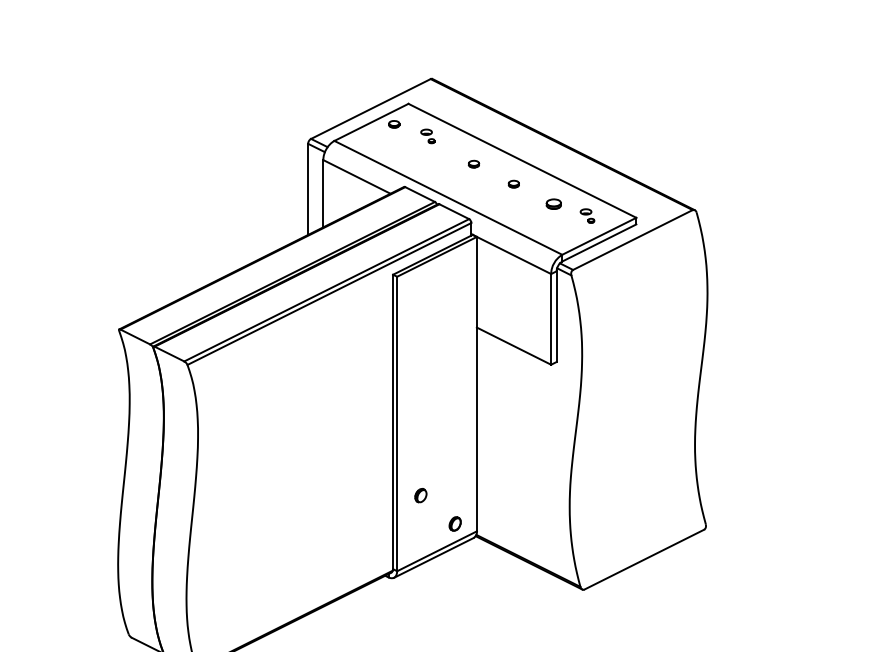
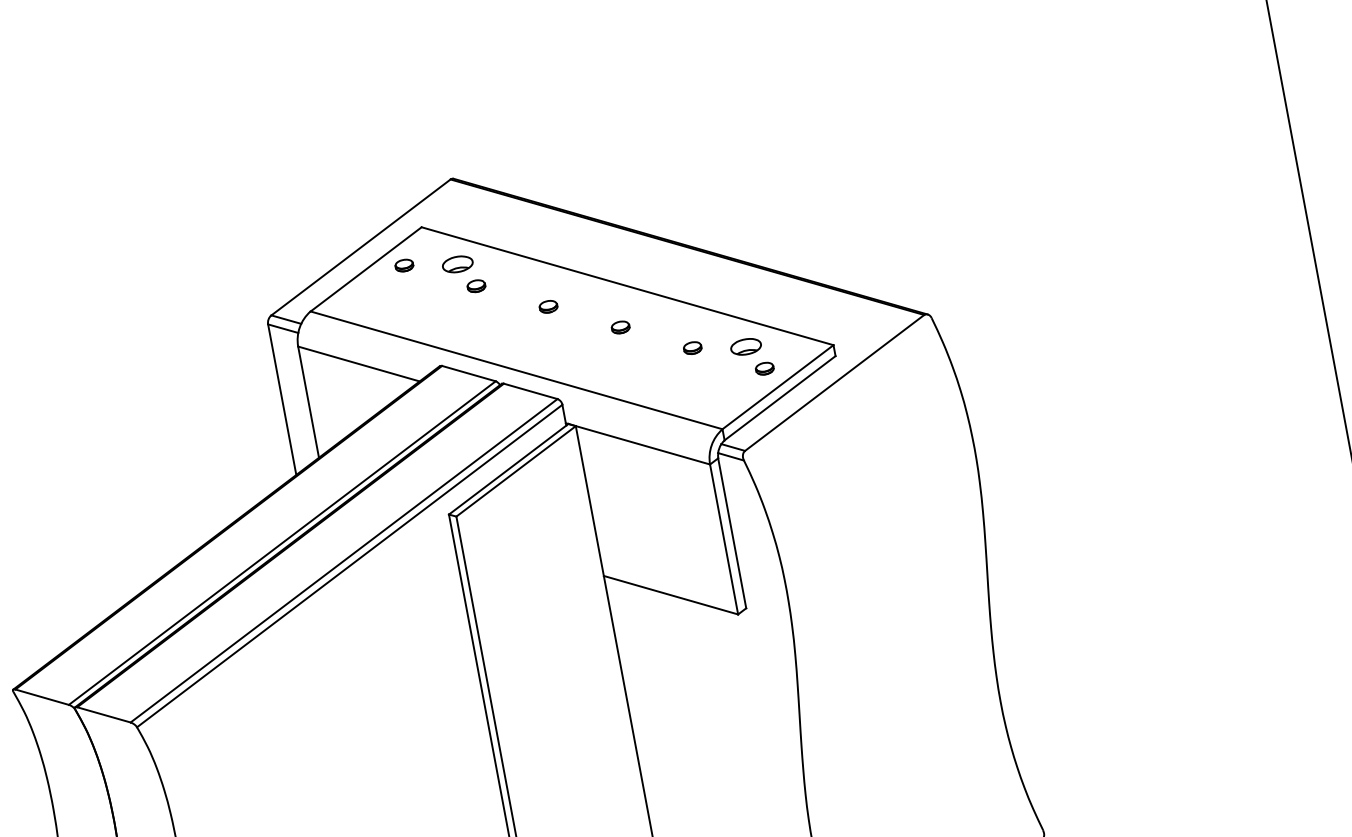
part: (427, 136) -> (463, 275), size x1.67
part: (553, 203) -> (692, 347), size x0.71
part: (587, 215) -> (752, 356), size x1.67

